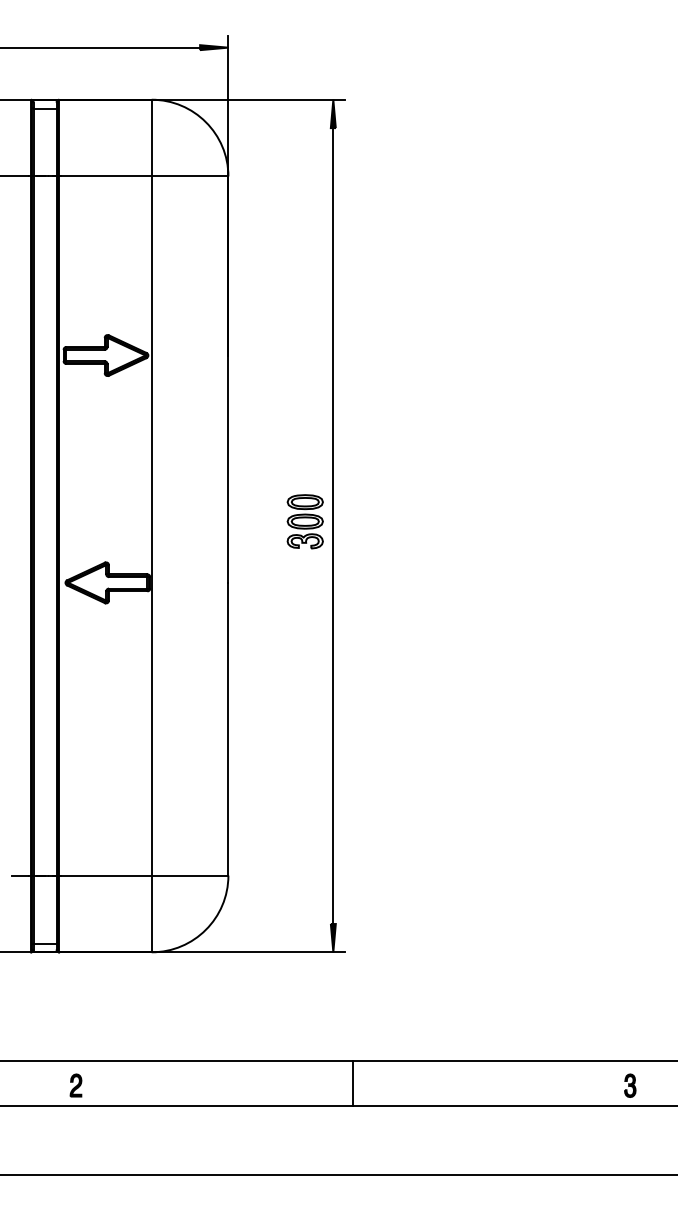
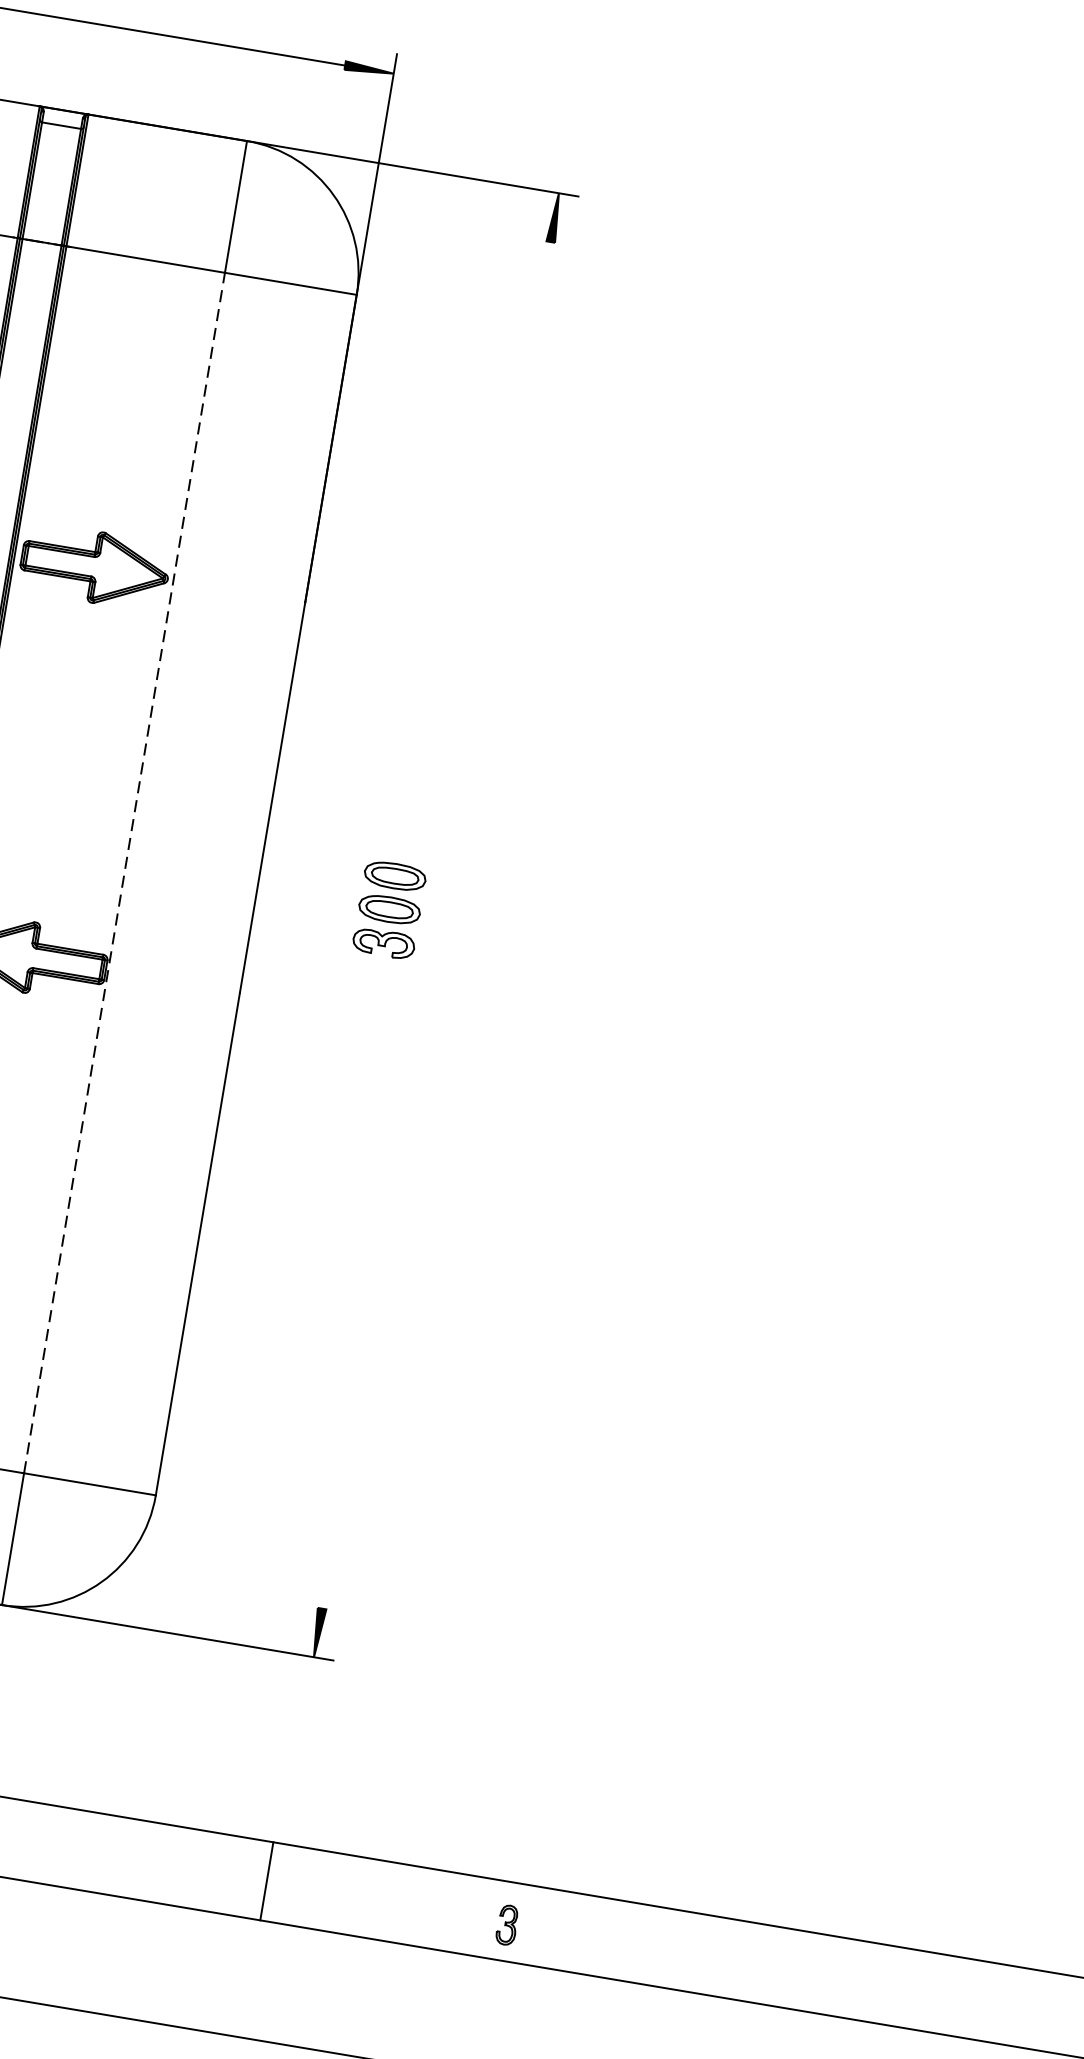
line: (151, 526) -> (124, 873), solid -> dashed
line: (333, 526) -> (436, 926), removed
line: (352, 1083) -> (266, 1880), moved
part: (630, 1085) -> (507, 1924), moved

